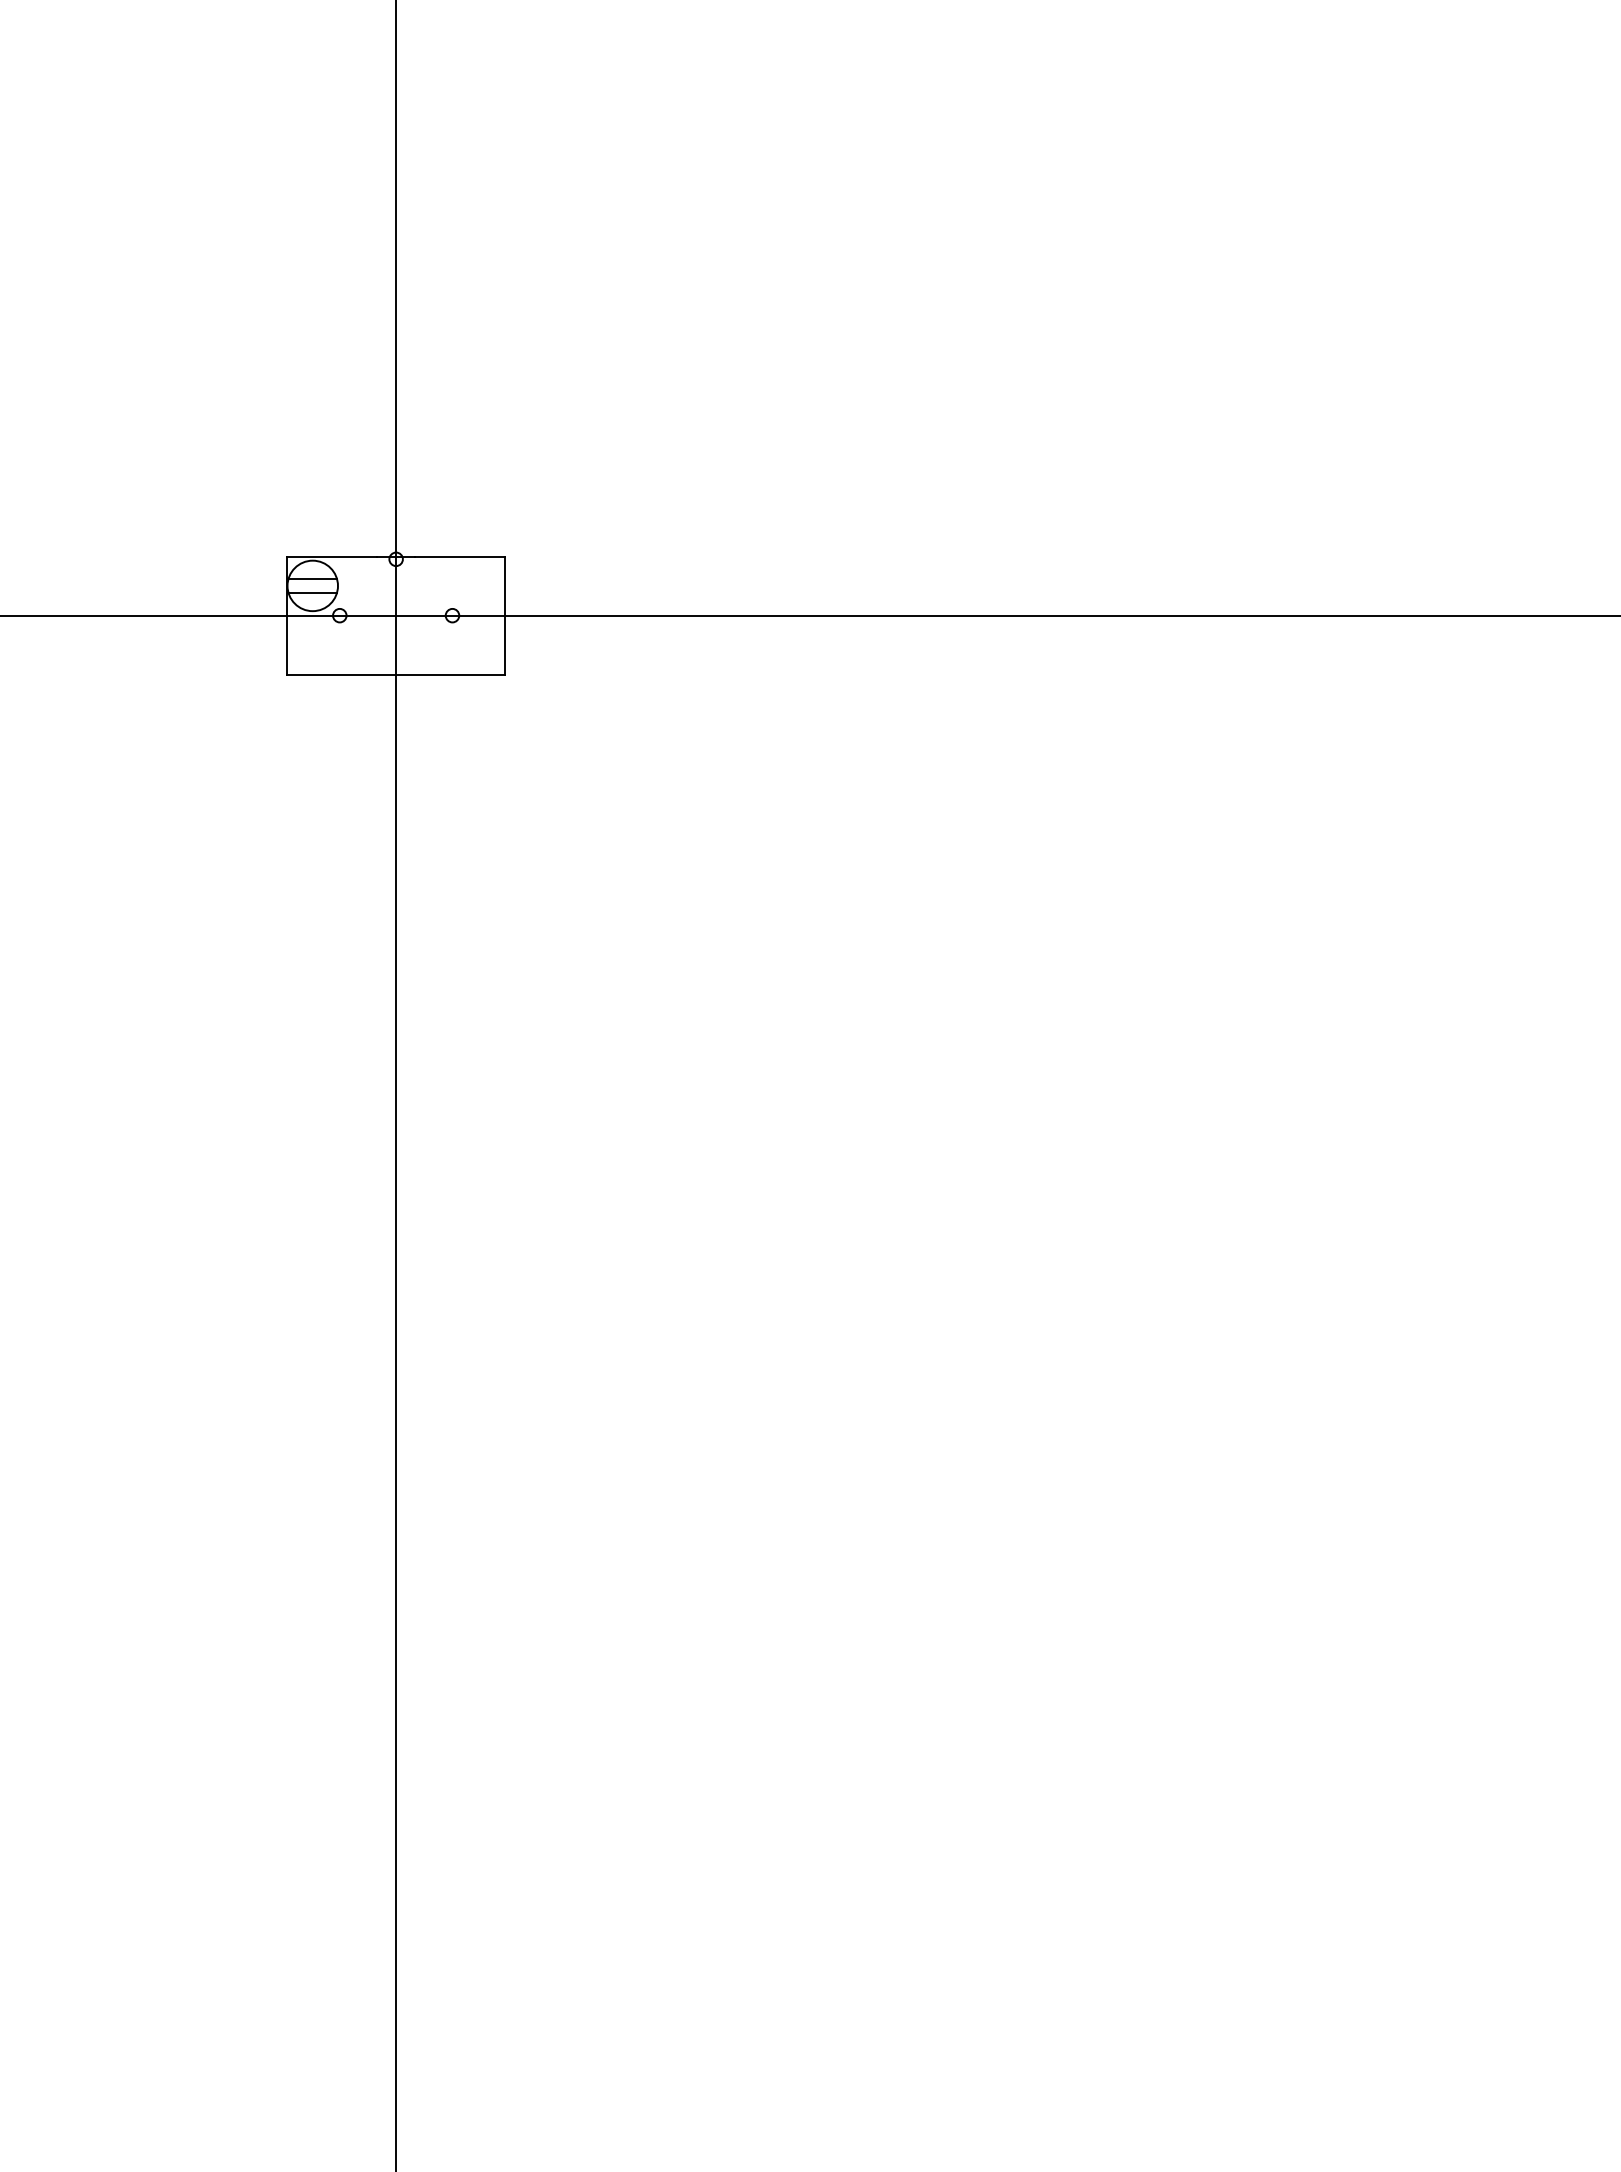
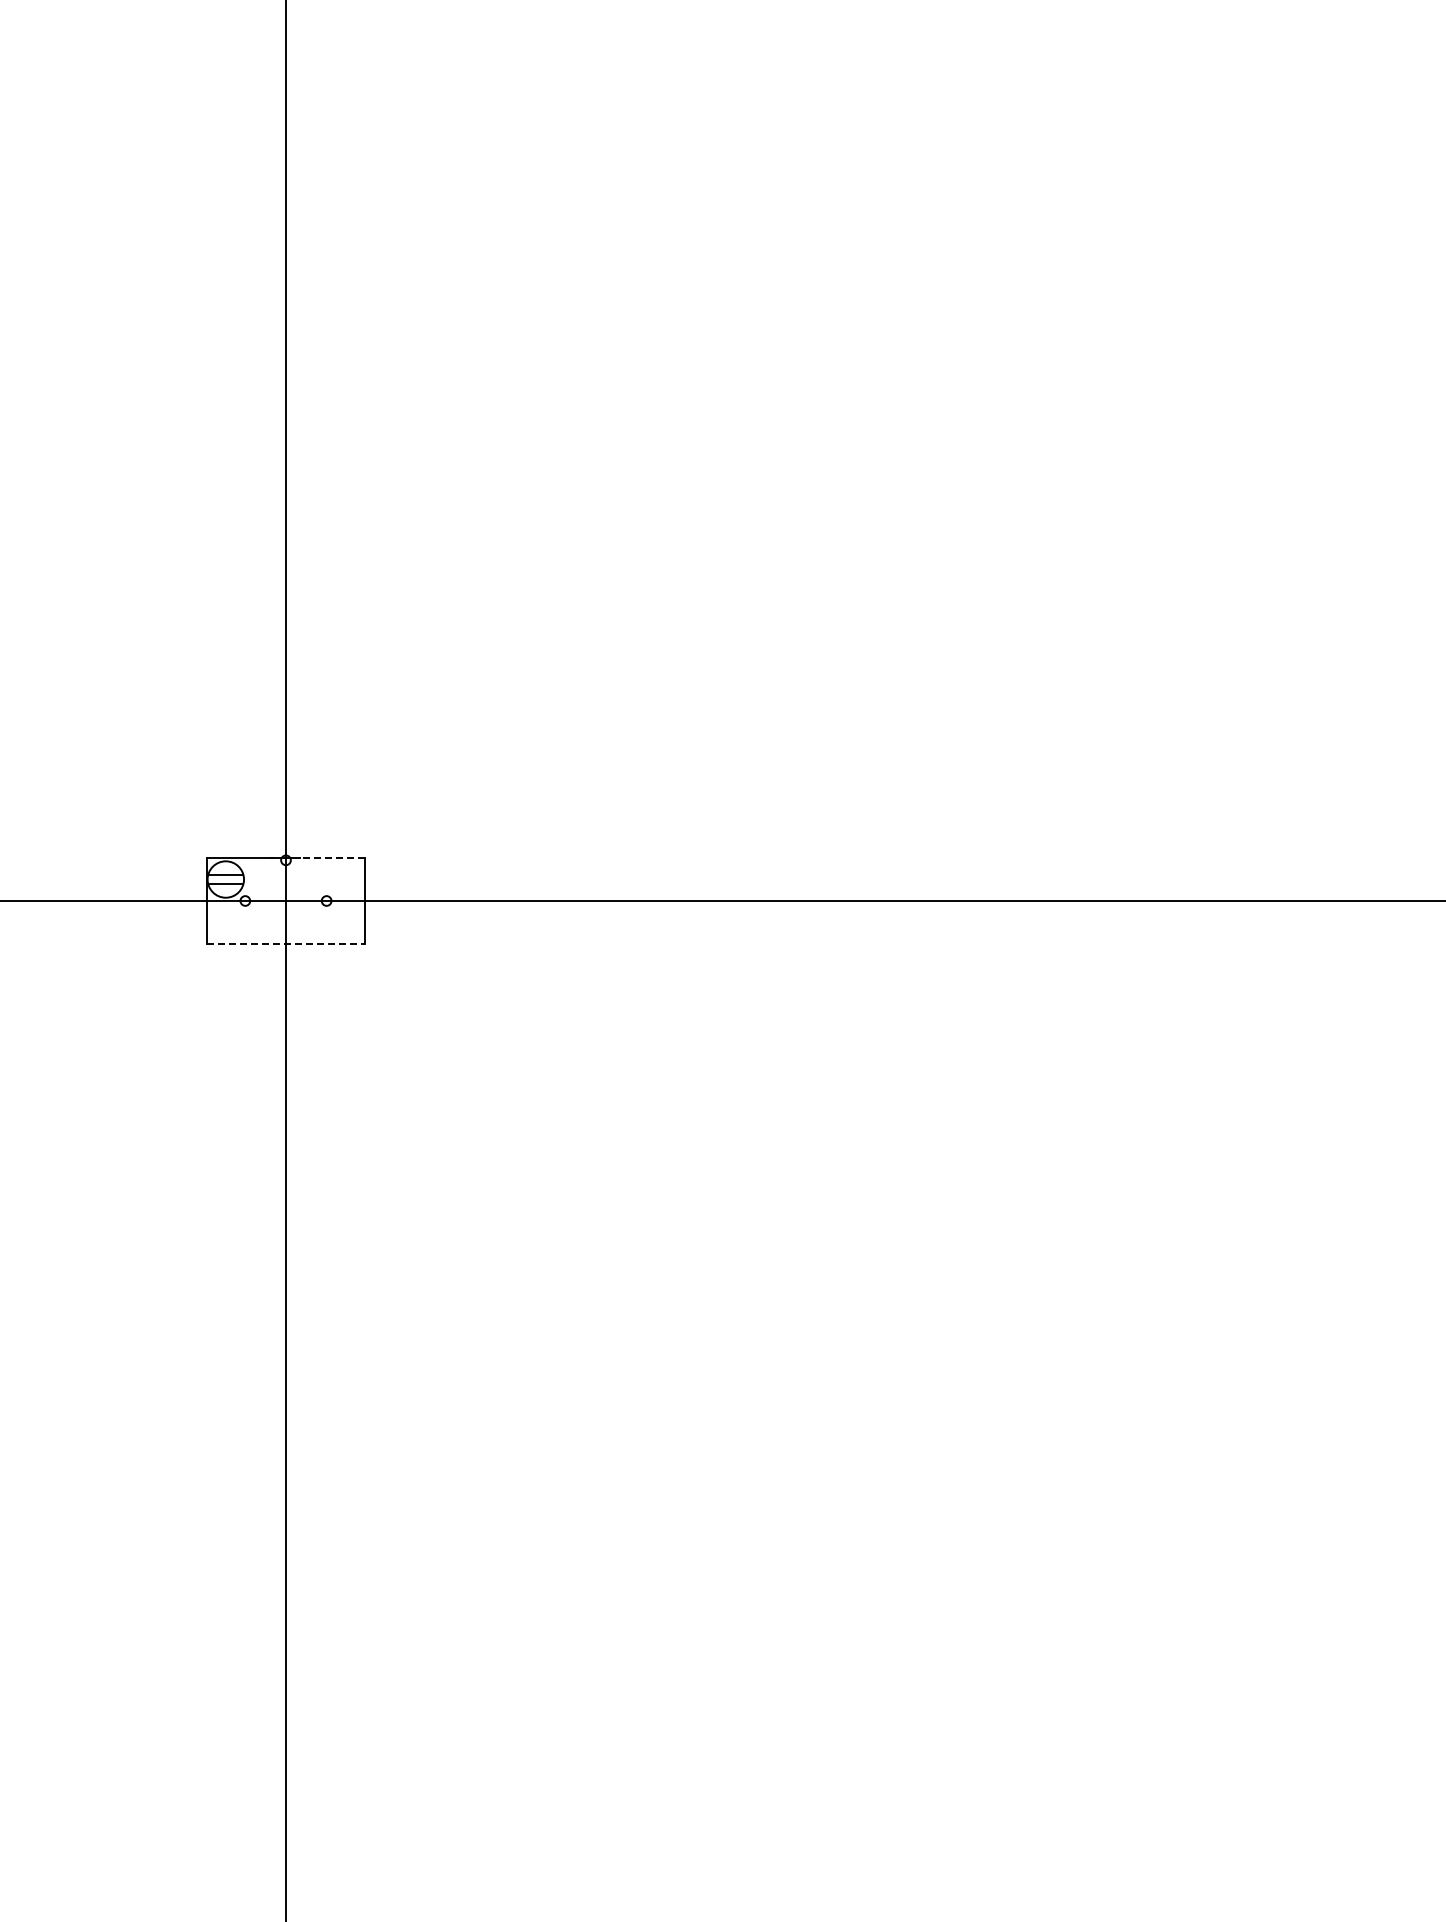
line: (460, 556) -> (332, 858), solid -> dashed
line: (396, 674) -> (286, 943), solid -> dashed

